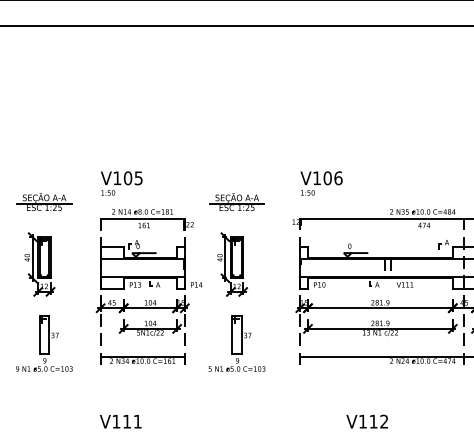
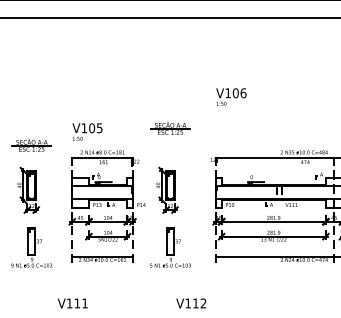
text: (321, 182) -> (231, 96), moved
part: (237, 202) -> (170, 128), moved
text: (120, 421) -> (72, 303), moved
text: (367, 421) -> (191, 303), moved

